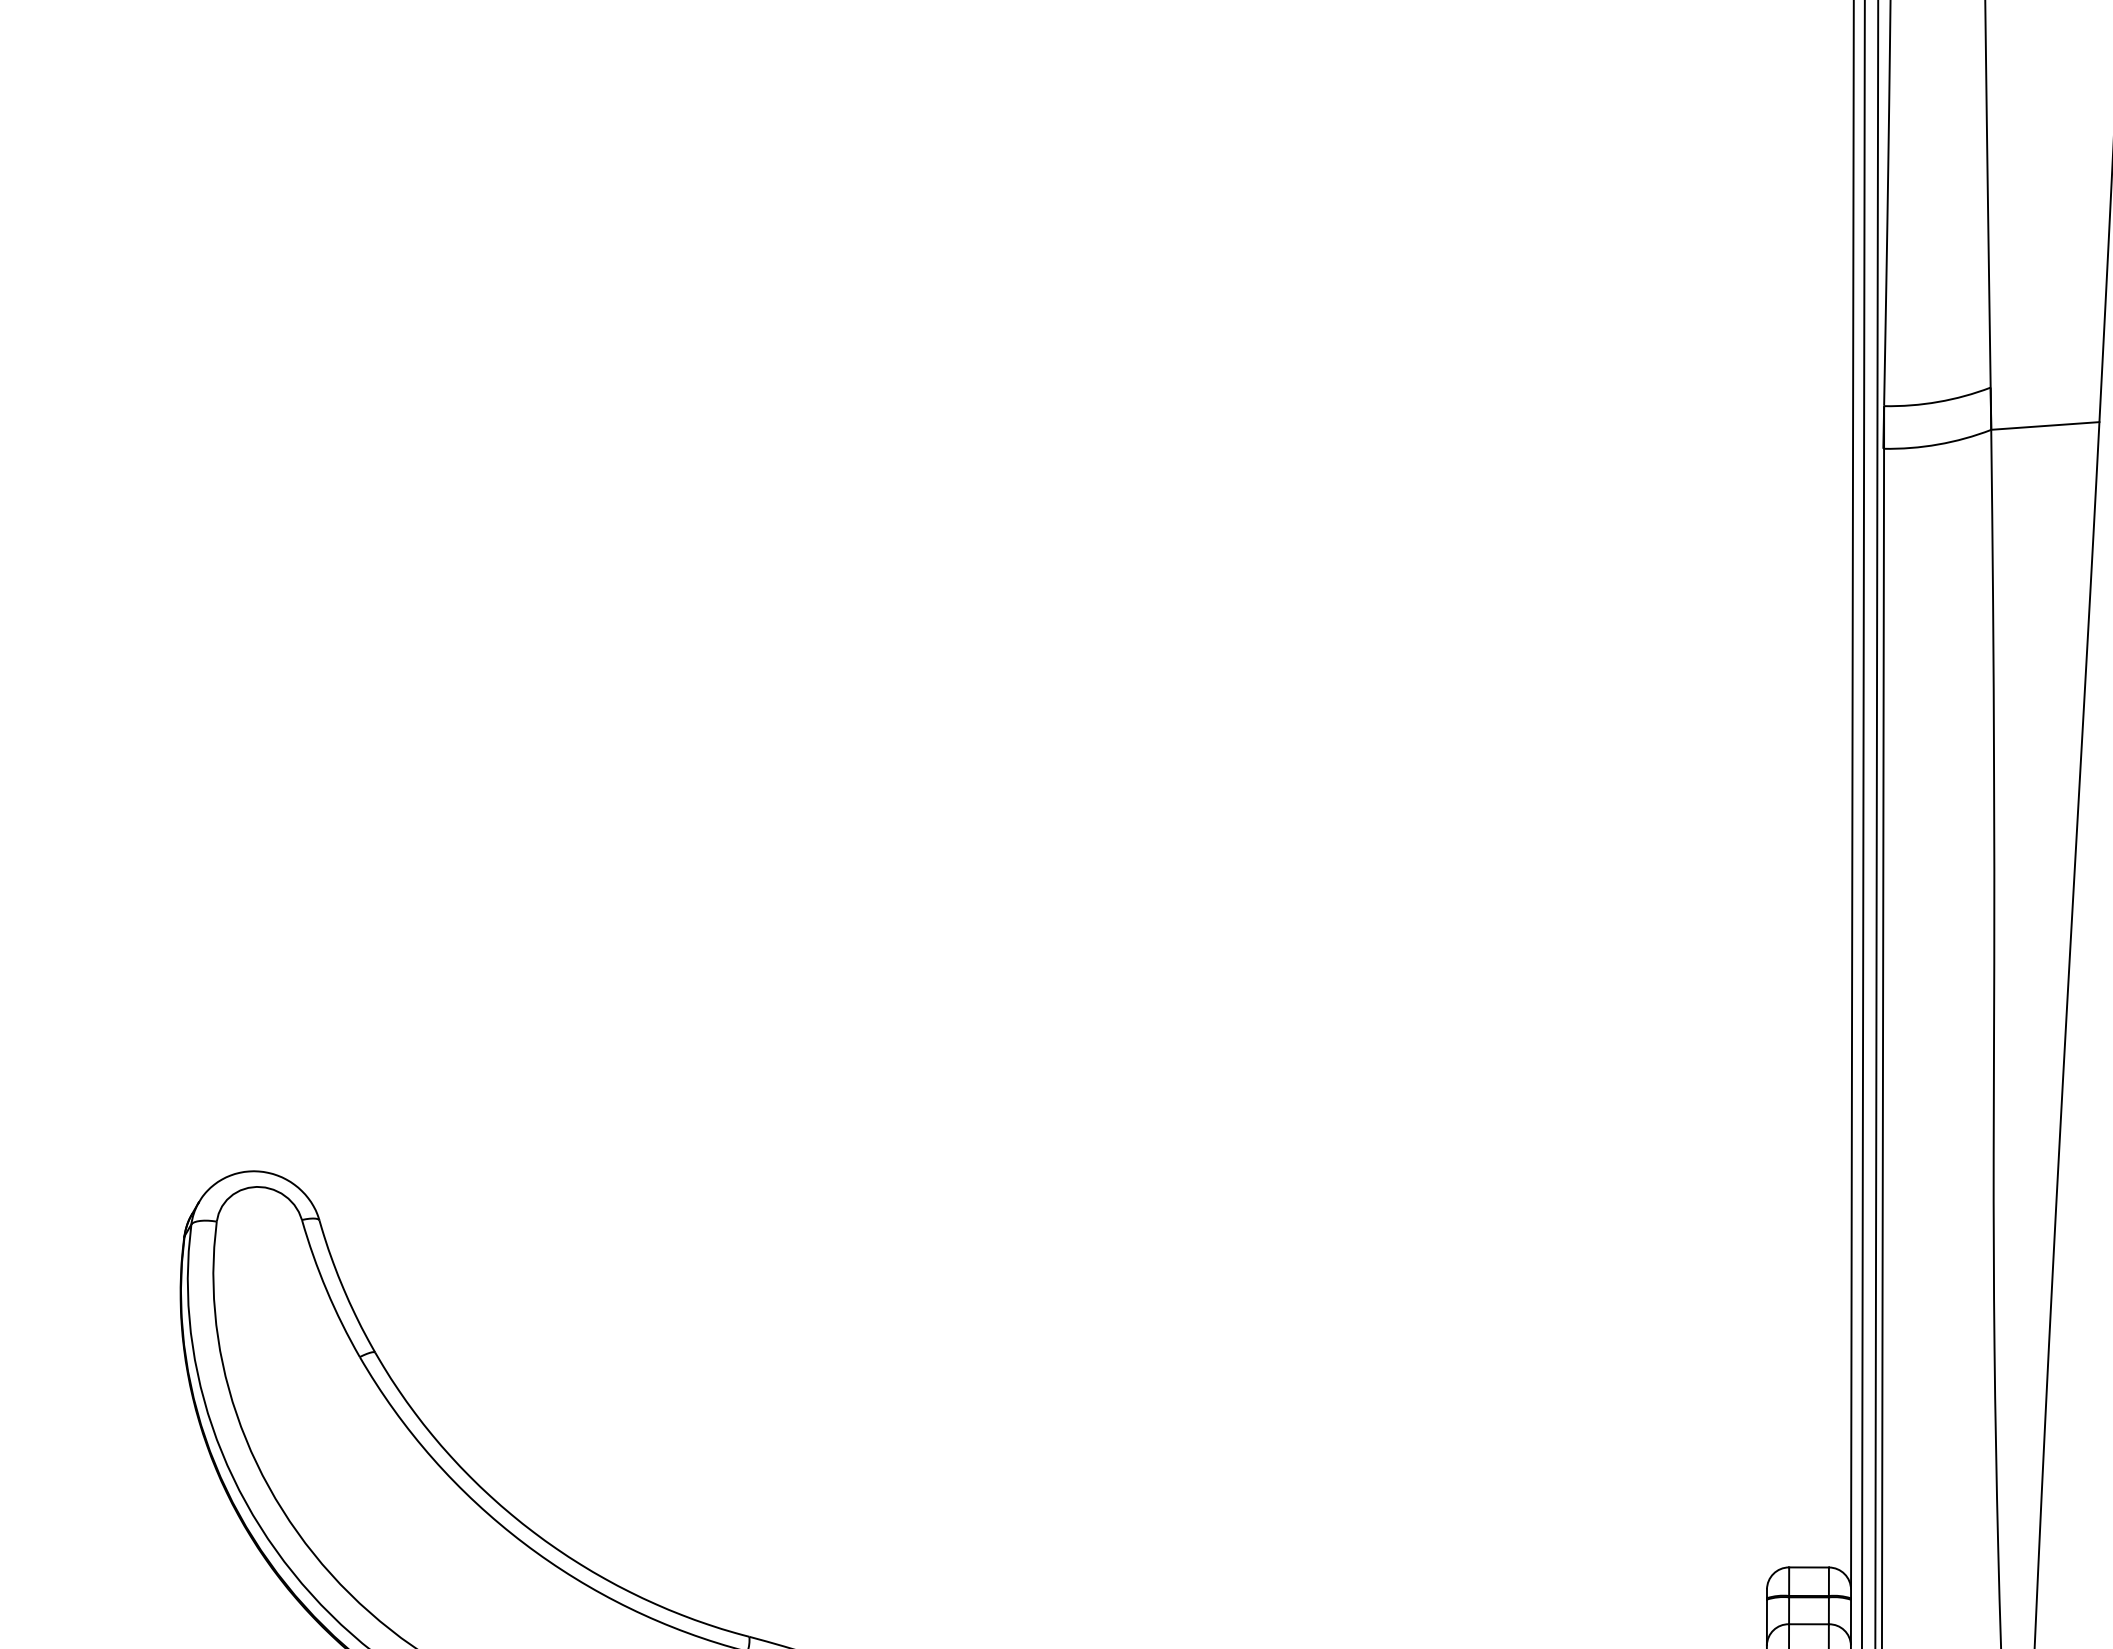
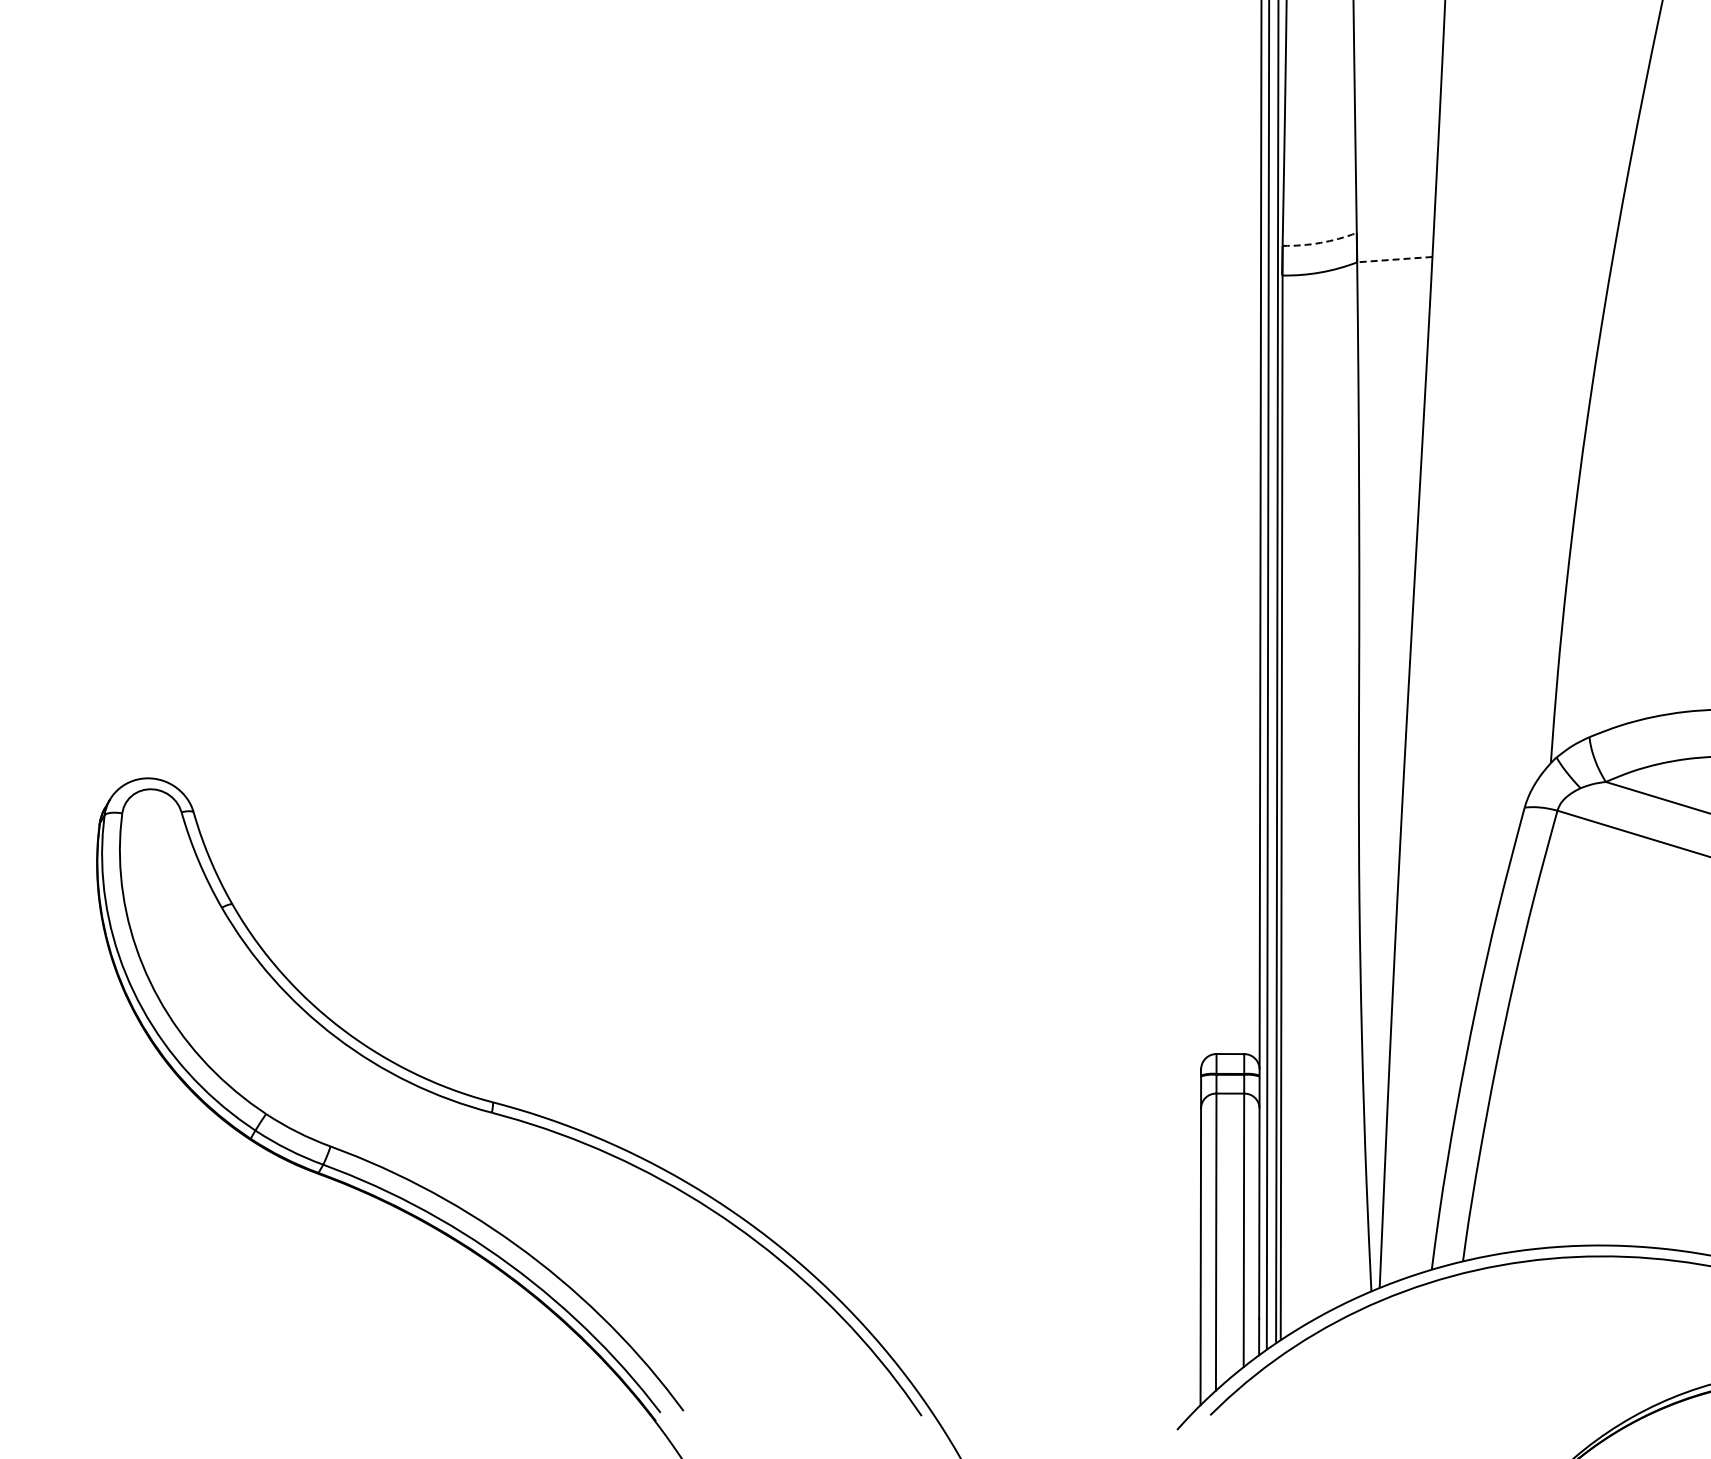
arc: (1938, 401) -> (1320, 242), solid -> dashed
line: (2044, 425) -> (1394, 259), solid -> dashed

